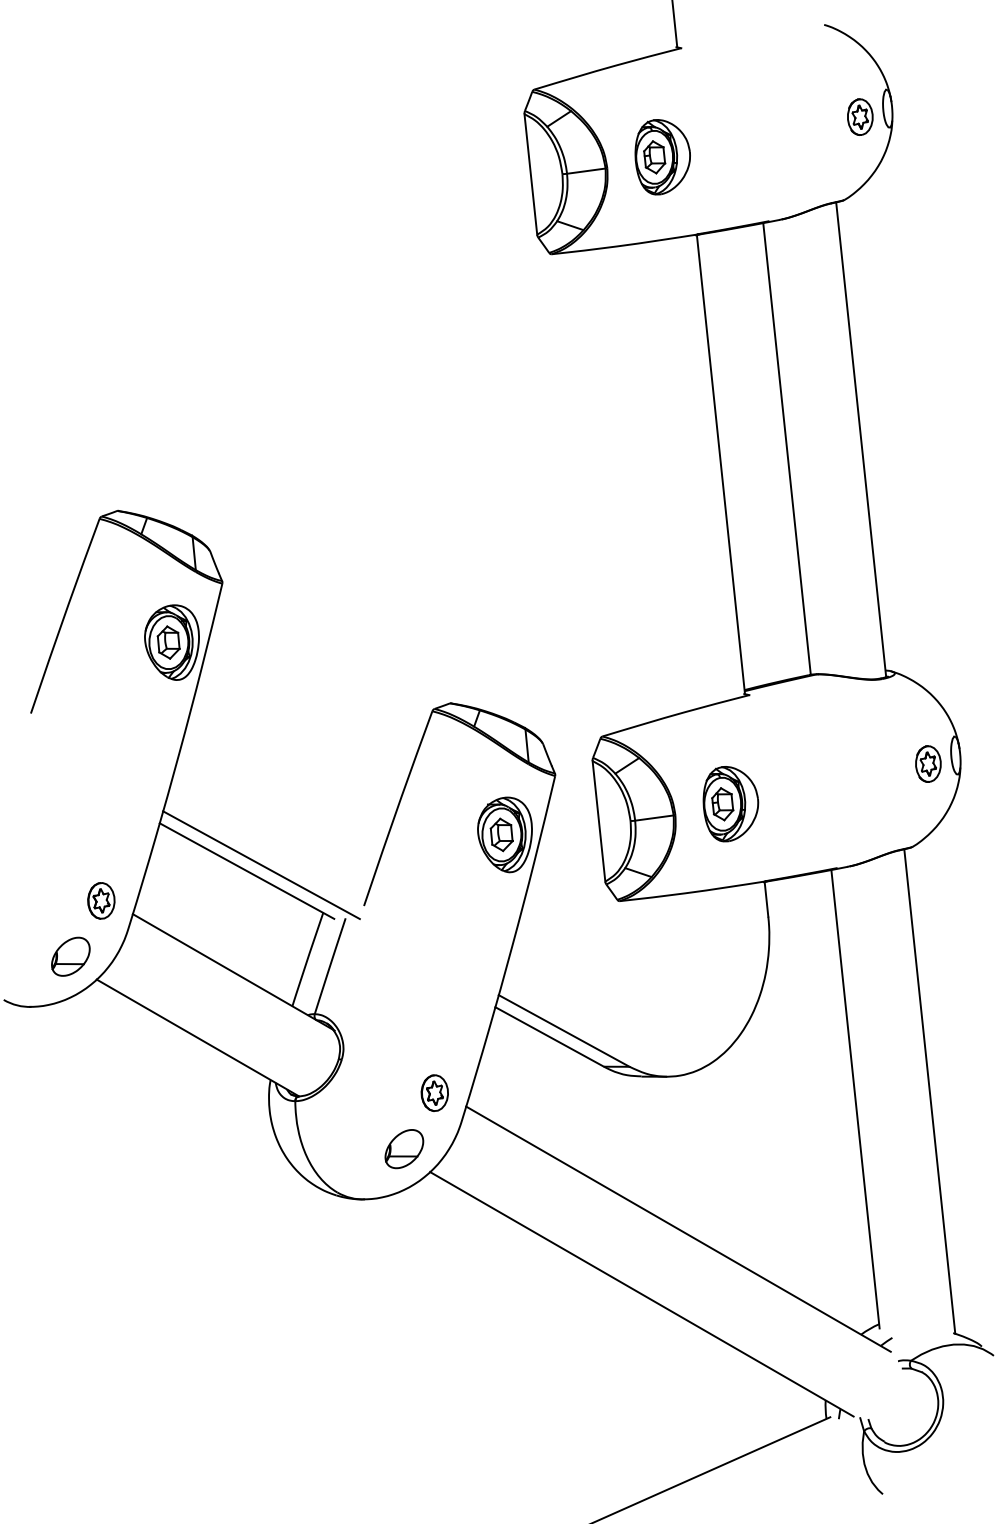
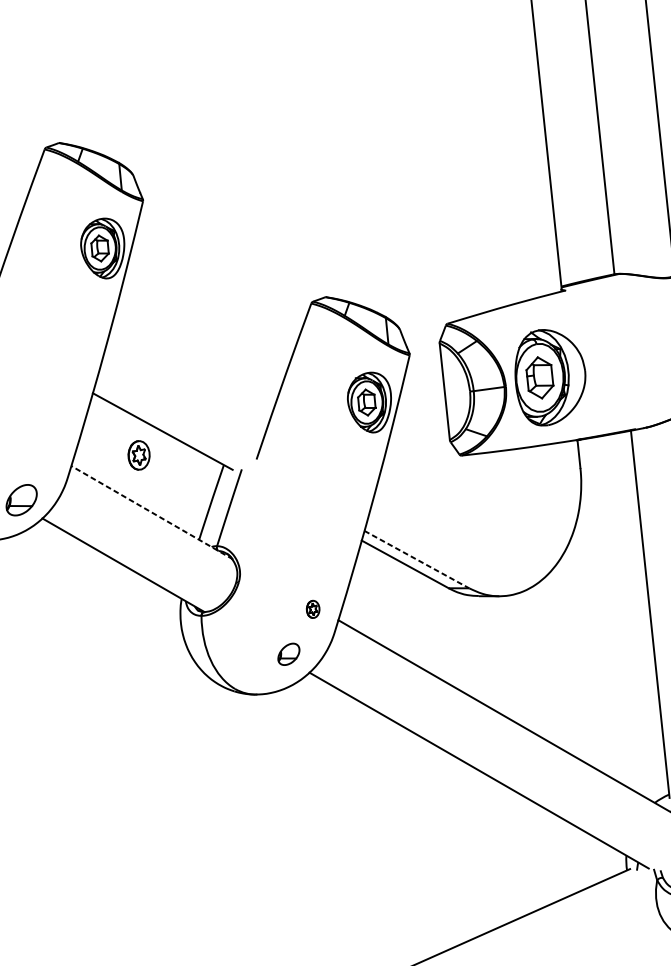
part: (730, 804) -> (550, 378), size x1.6
line: (261, 865) -> (174, 427), removed
part: (101, 900) -> (139, 455), moved
line: (233, 972) -> (151, 512), solid -> dashed
line: (564, 1030) -> (417, 559), solid -> dashed
part: (434, 1092) -> (313, 608), size x0.6
part: (404, 1149) -> (288, 654), size x0.7

